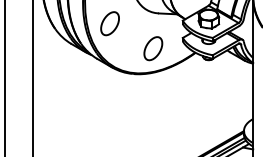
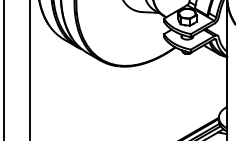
part: (109, 23) -> (98, 21), removed
part: (153, 48) -> (137, 43), removed

